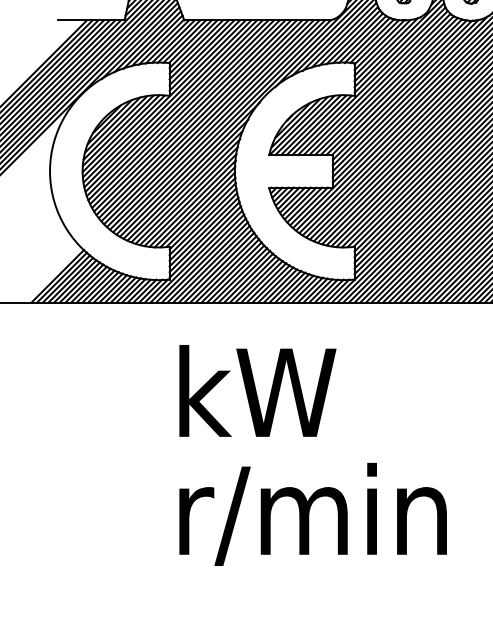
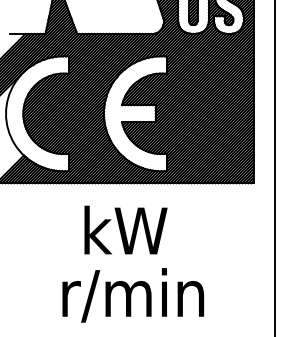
text: (256, 389) -> (125, 229), moved
text: (311, 514) -> (132, 295), moved

